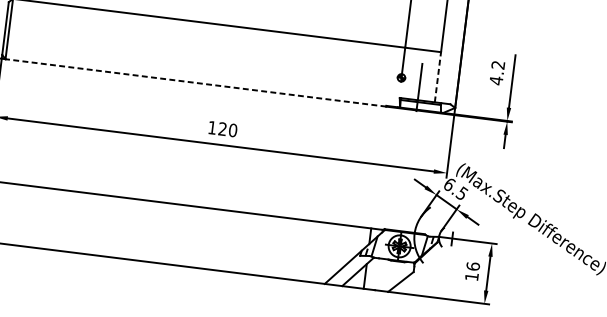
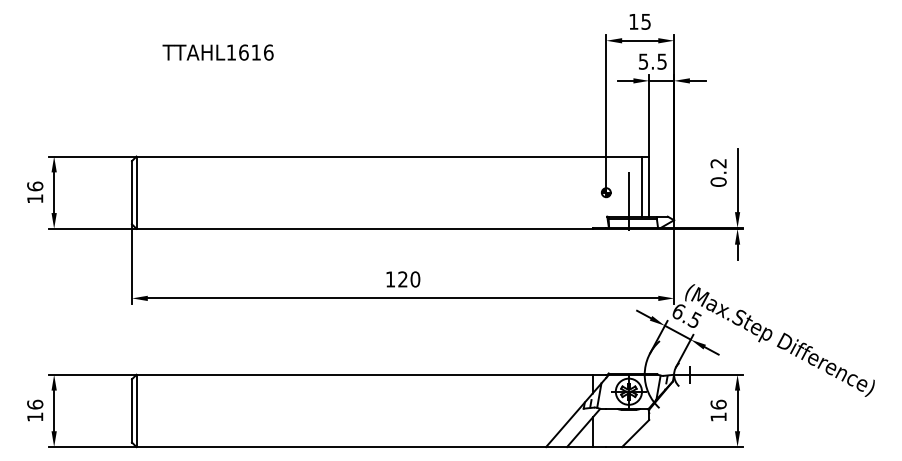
line: (432, 76) -> (642, 186), added
line: (438, 77) -> (649, 186), dashed -> solid
text: (496, 81) -> (718, 182), 4.2 -> 0.2
line: (195, 82) -> (364, 228), dashed -> solid

